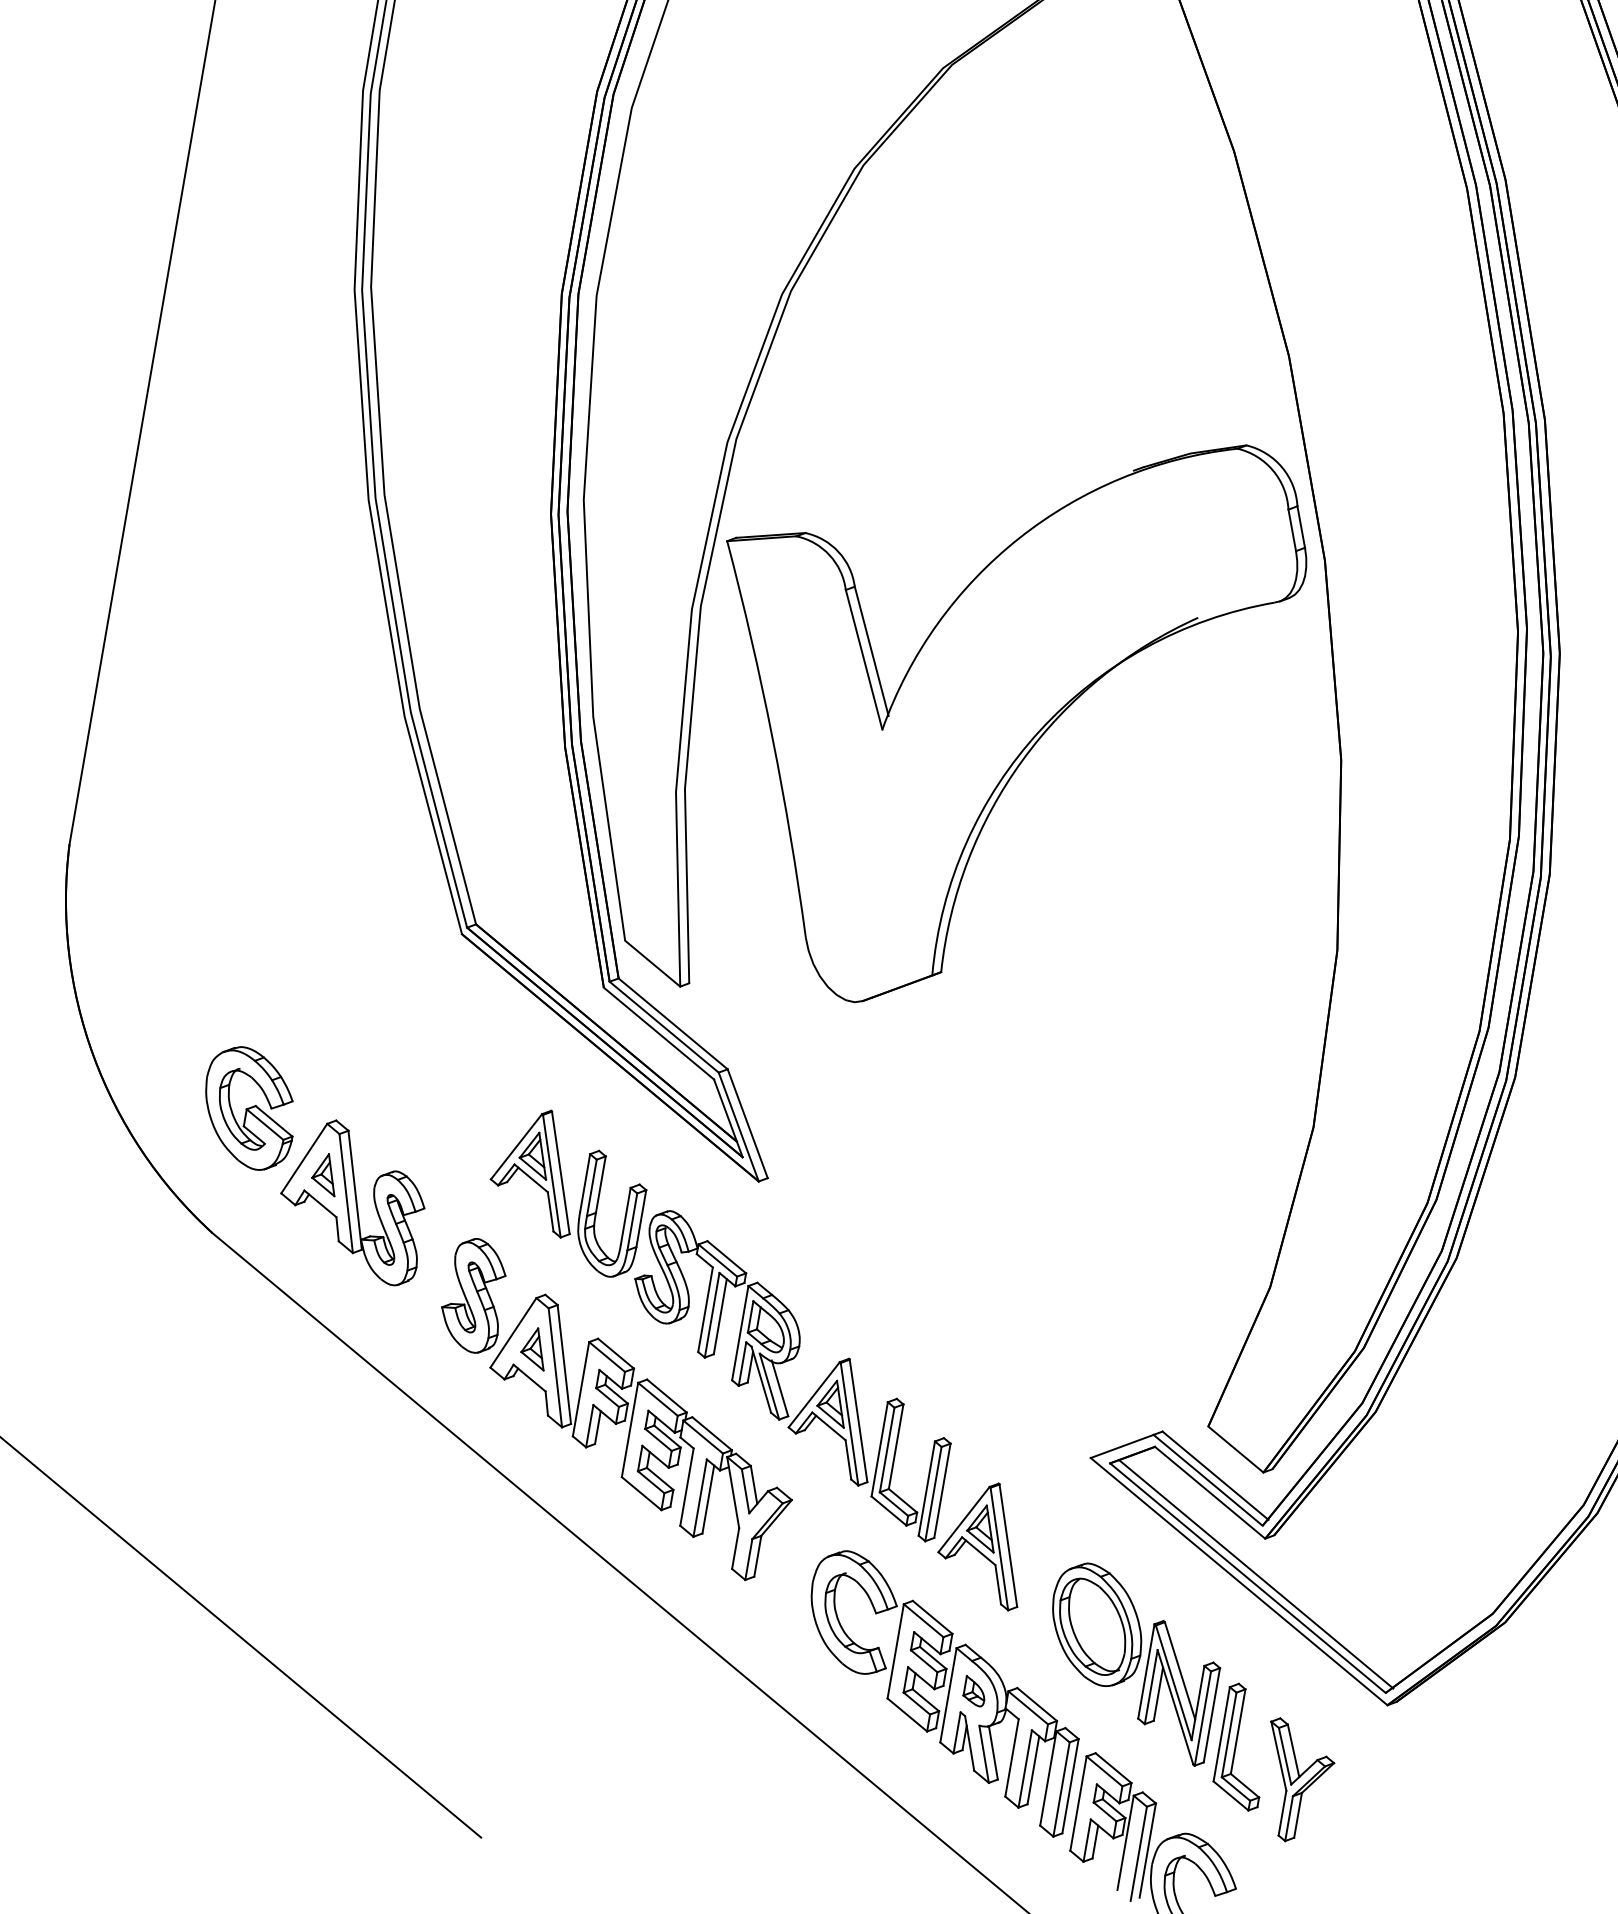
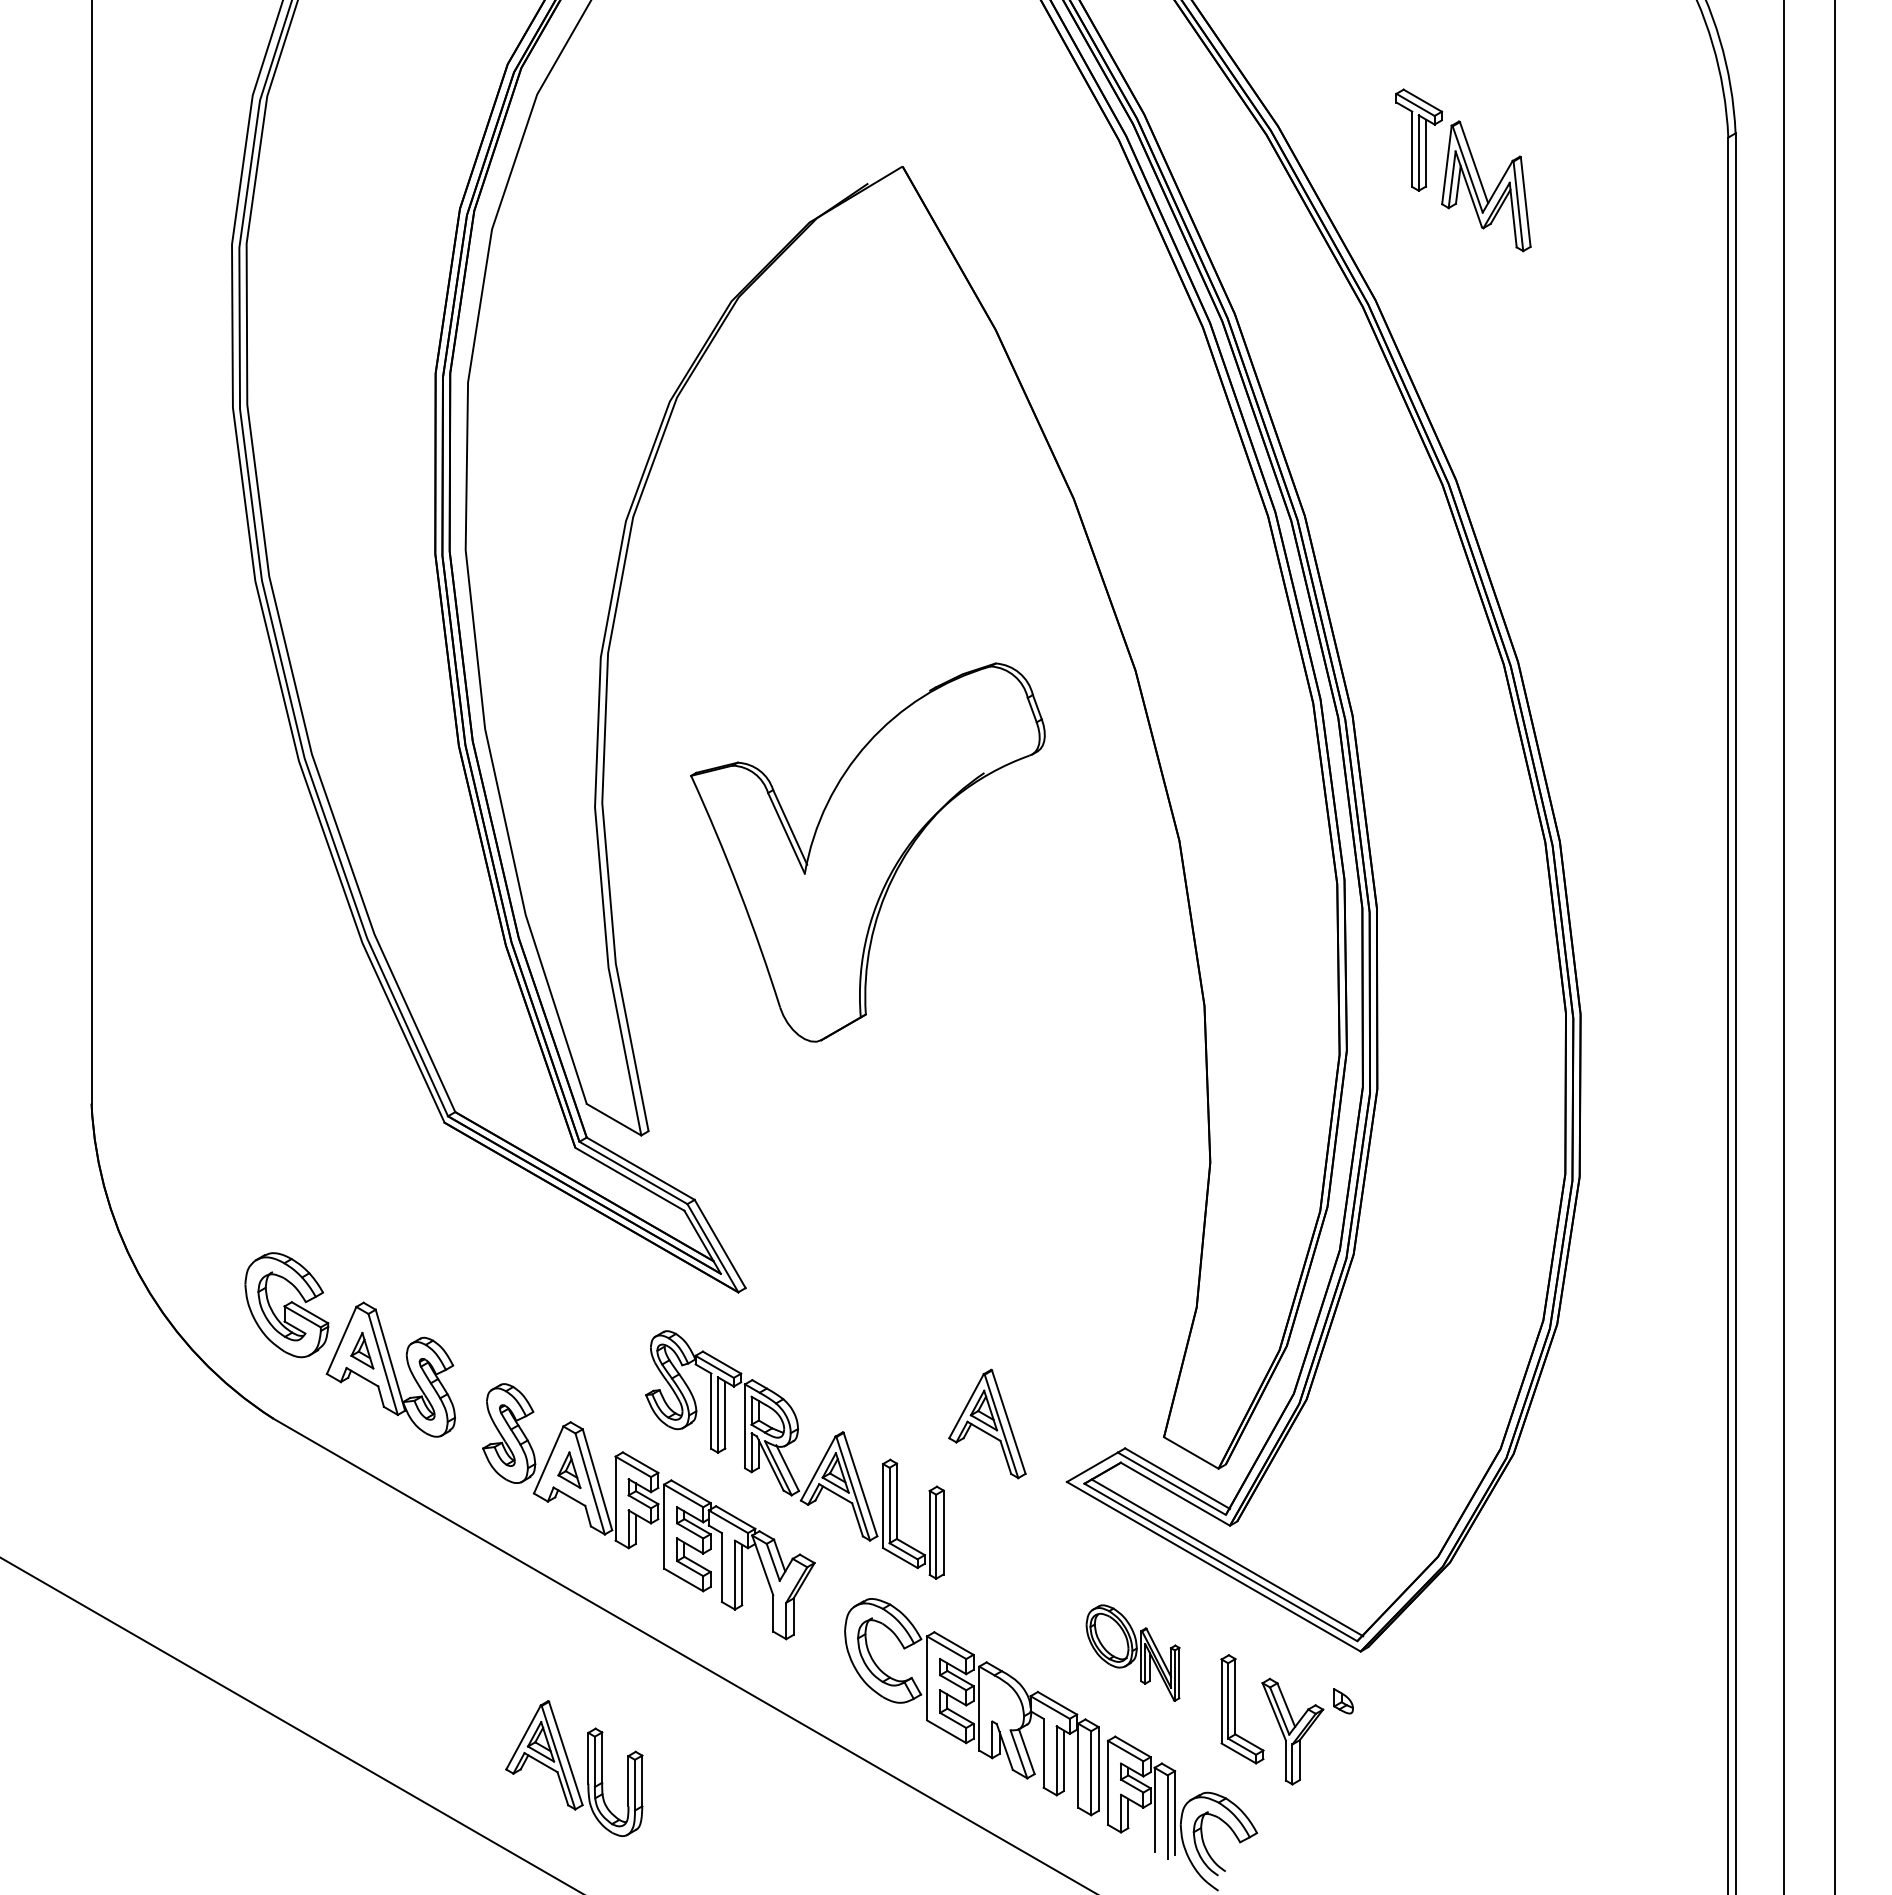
part: (988, 712) -> (867, 852), size x0.7
part: (567, 1191) -> (574, 1768), moved
part: (984, 1543) -> (987, 1423), moved
part: (1131, 1662) -> (1132, 1652), size x0.6
part: (974, 1691) -> (1343, 1701), moved

